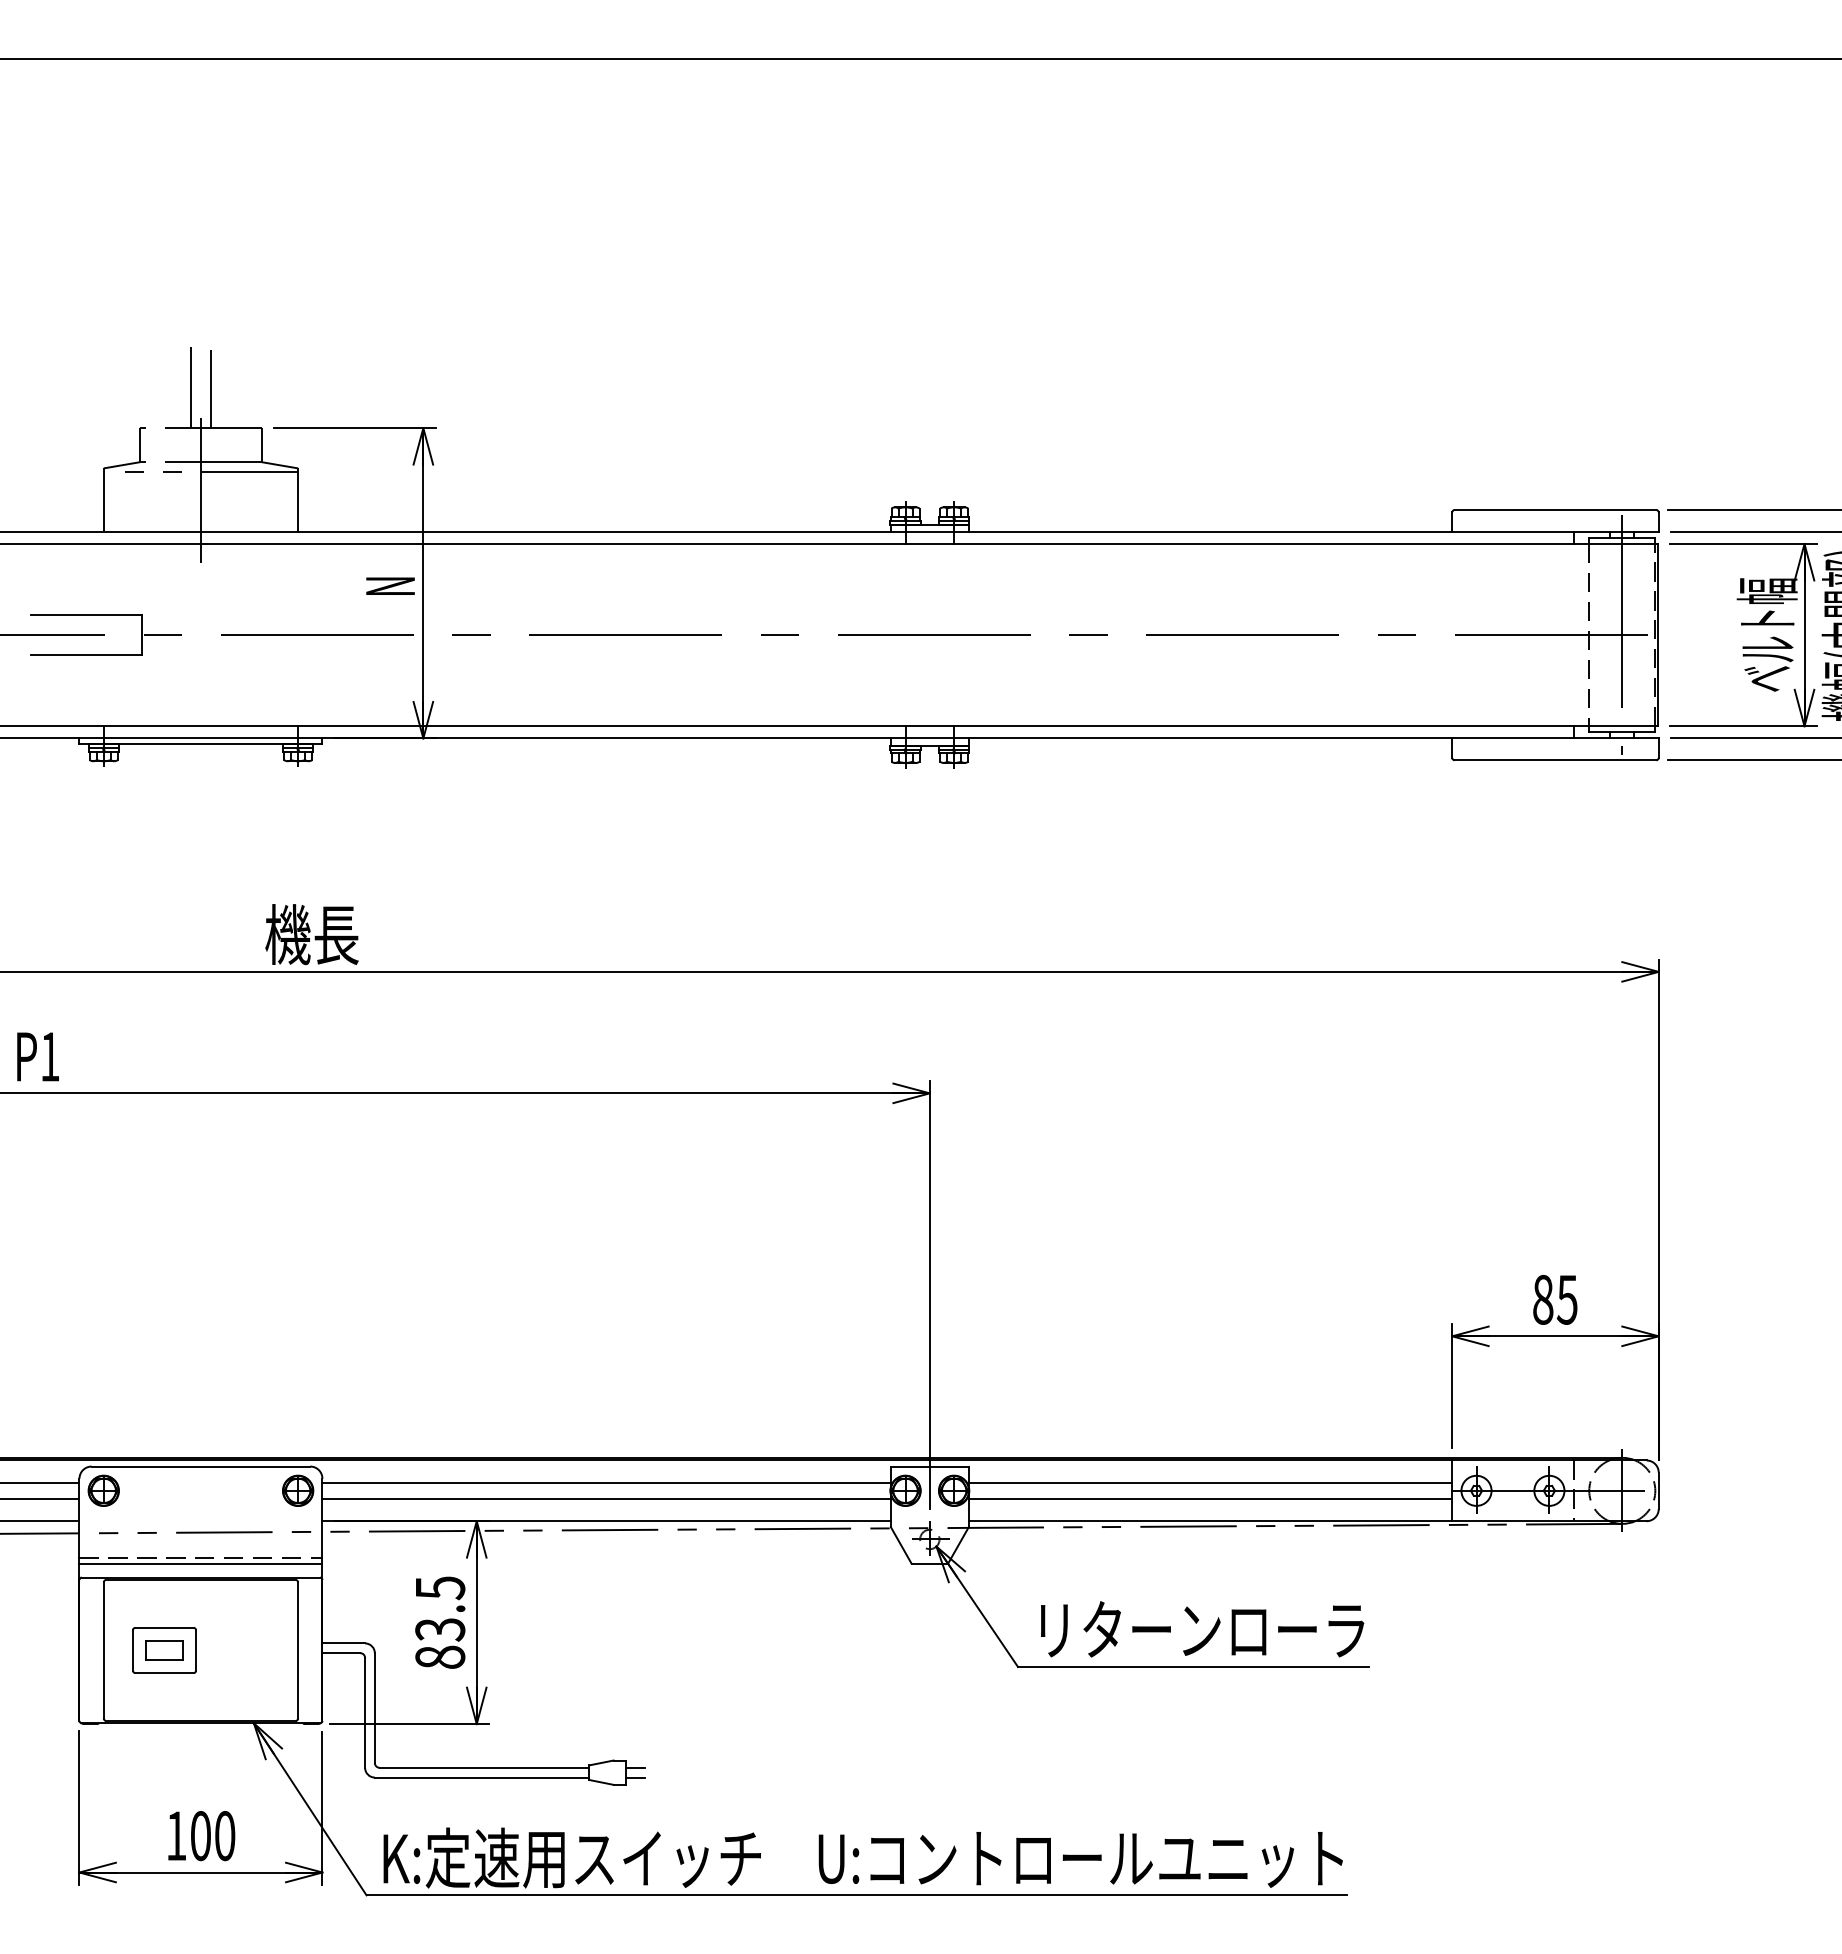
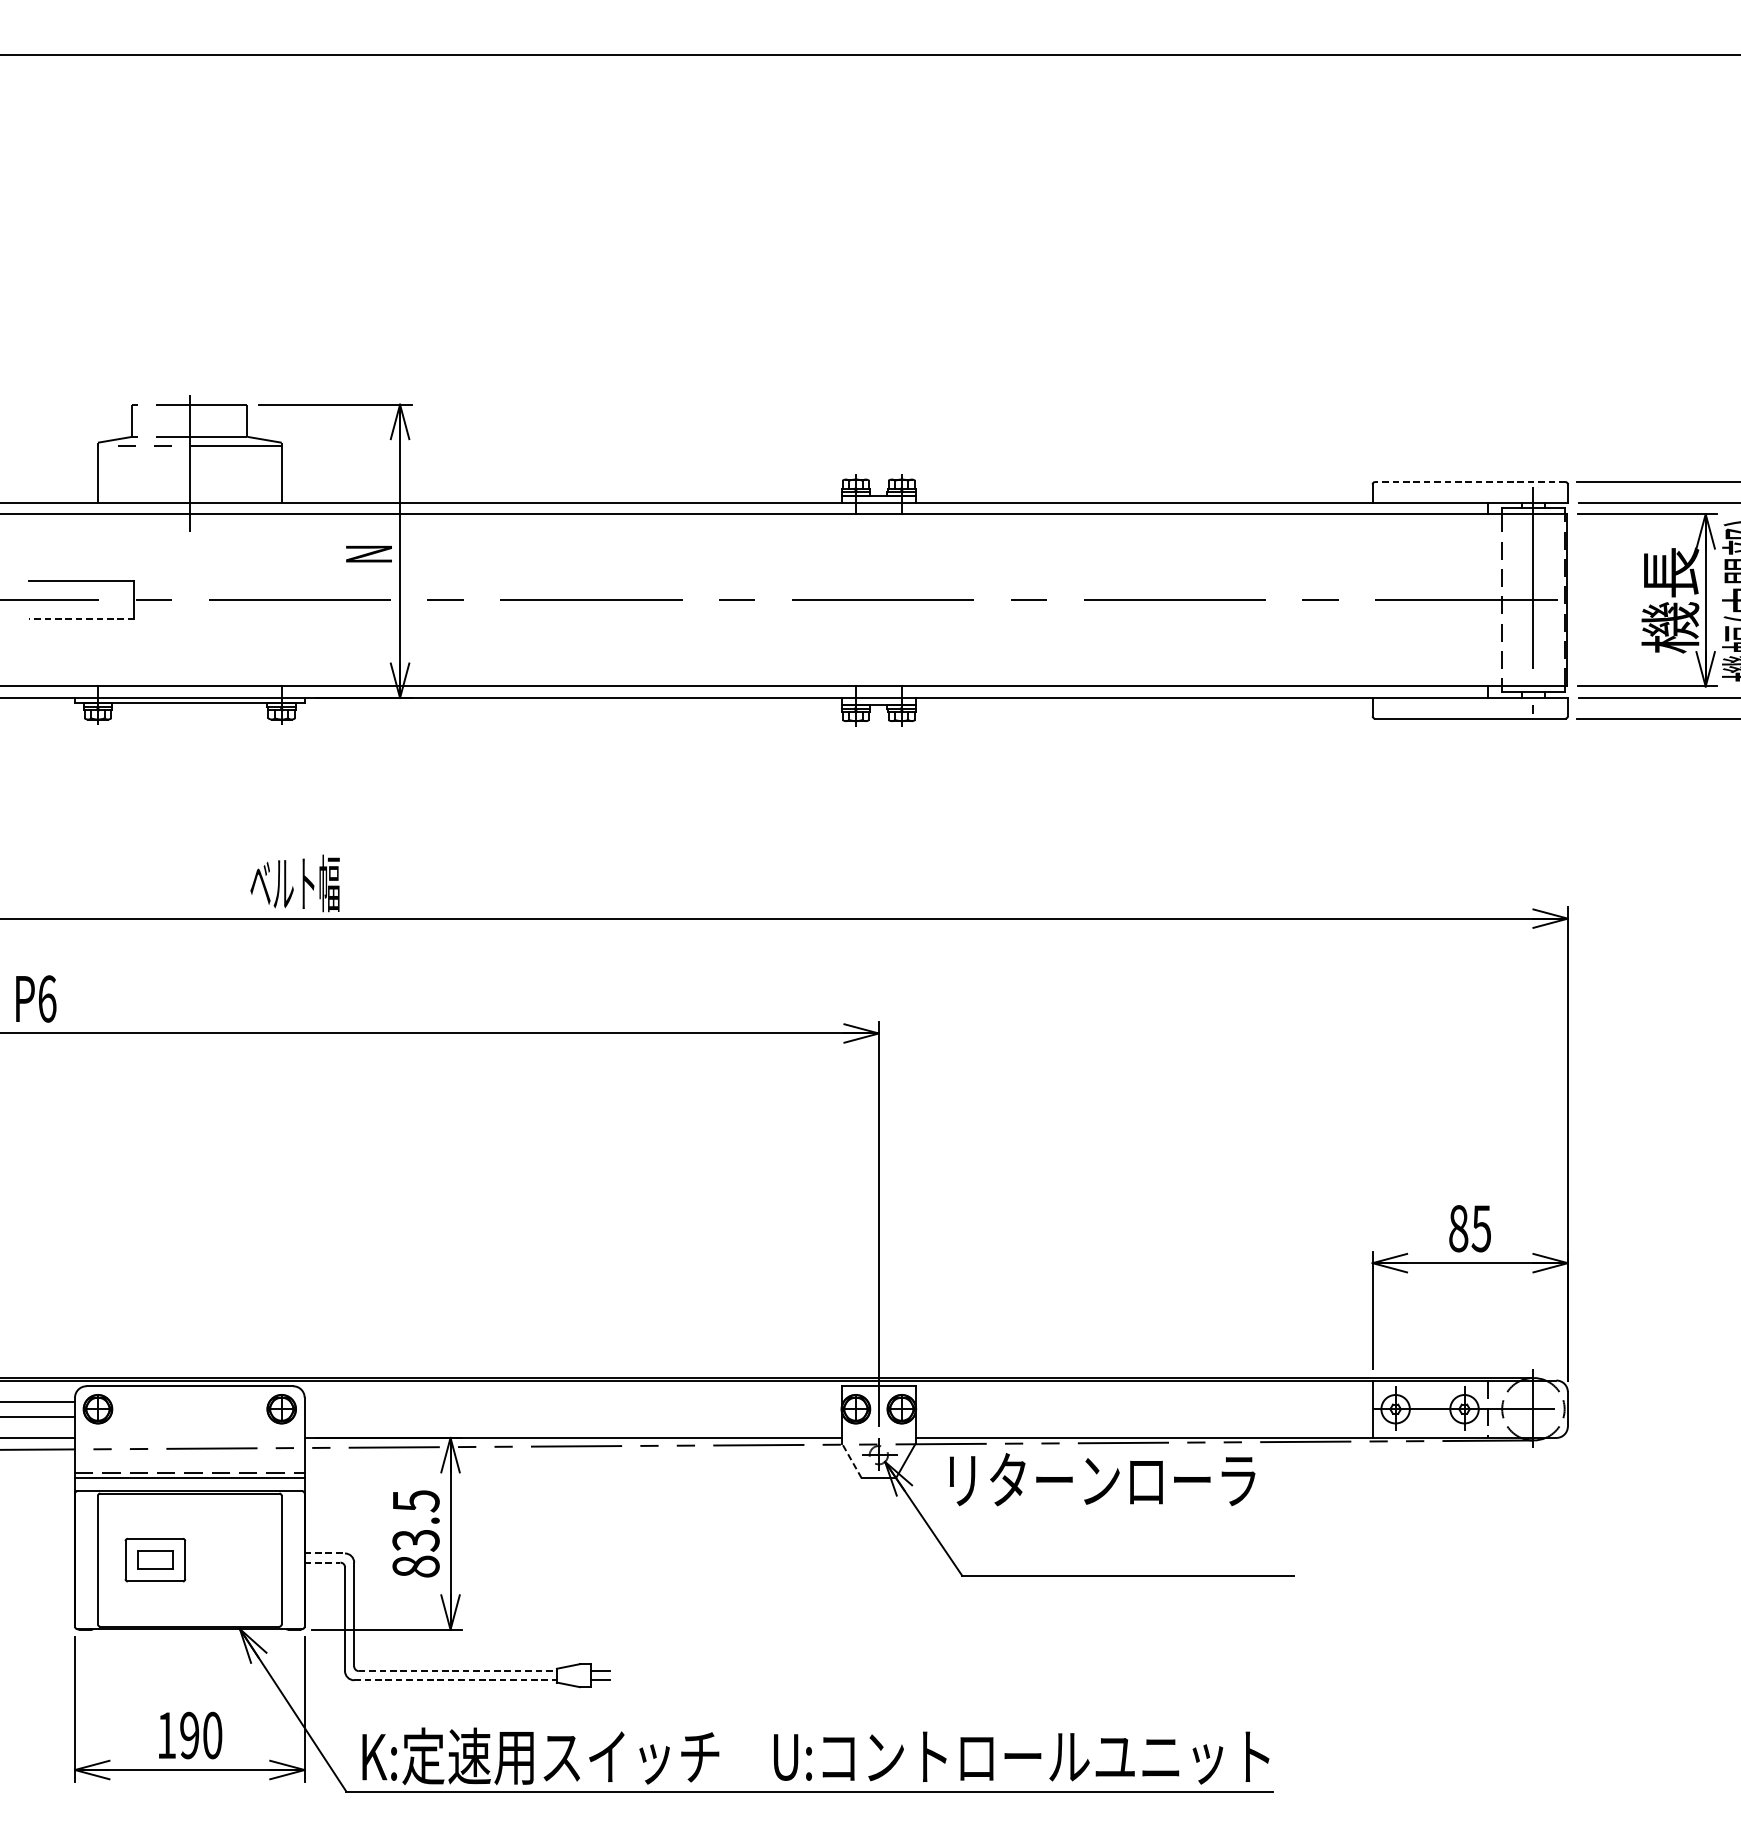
line: (191, 387) -> (180, 366), removed
line: (210, 388) -> (198, 367), removed
line: (1555, 510) -> (1470, 482), solid -> dashed
text: (1766, 634) -> (1669, 599), ベルト幅 -> 機長
line: (86, 655) -> (81, 619), solid -> dashed
text: (312, 934) -> (295, 883), 機長 -> ベルト幅
text: (50, 1056) -> (47, 998), P1 -> P6
line: (606, 1482) -> (573, 1401), removed
line: (1210, 1482) -> (1144, 1401), removed
line: (606, 1498) -> (573, 1416), removed
line: (1210, 1498) -> (1144, 1416), removed
line: (901, 1545) -> (852, 1460), solid -> dashed
text: (1202, 1629) -> (1102, 1479), moved
line: (344, 1643) -> (325, 1553), solid -> dashed
line: (341, 1653) -> (322, 1562), solid -> dashed
line: (484, 1767) -> (457, 1670), solid -> dashed
line: (482, 1777) -> (455, 1680), solid -> dashed
text: (200, 1836) -> (189, 1735), 100 -> 190

